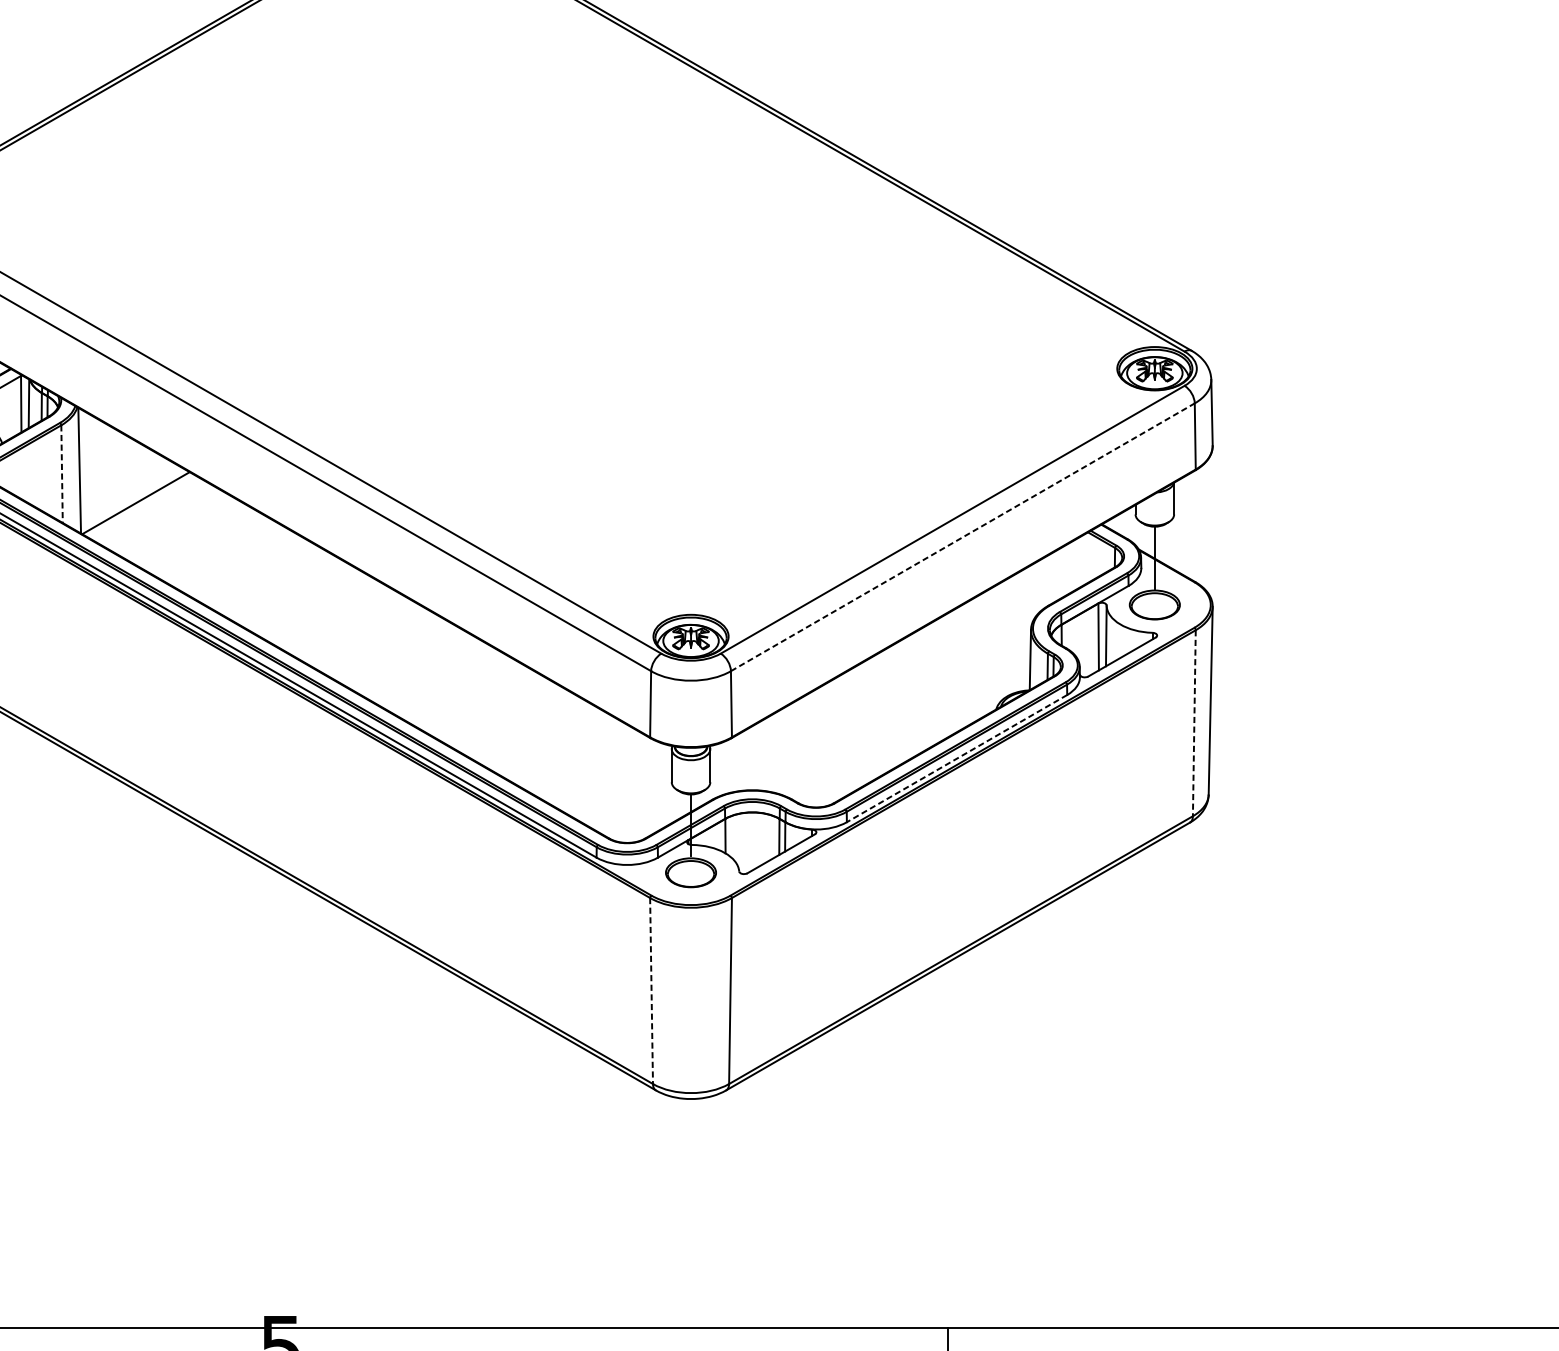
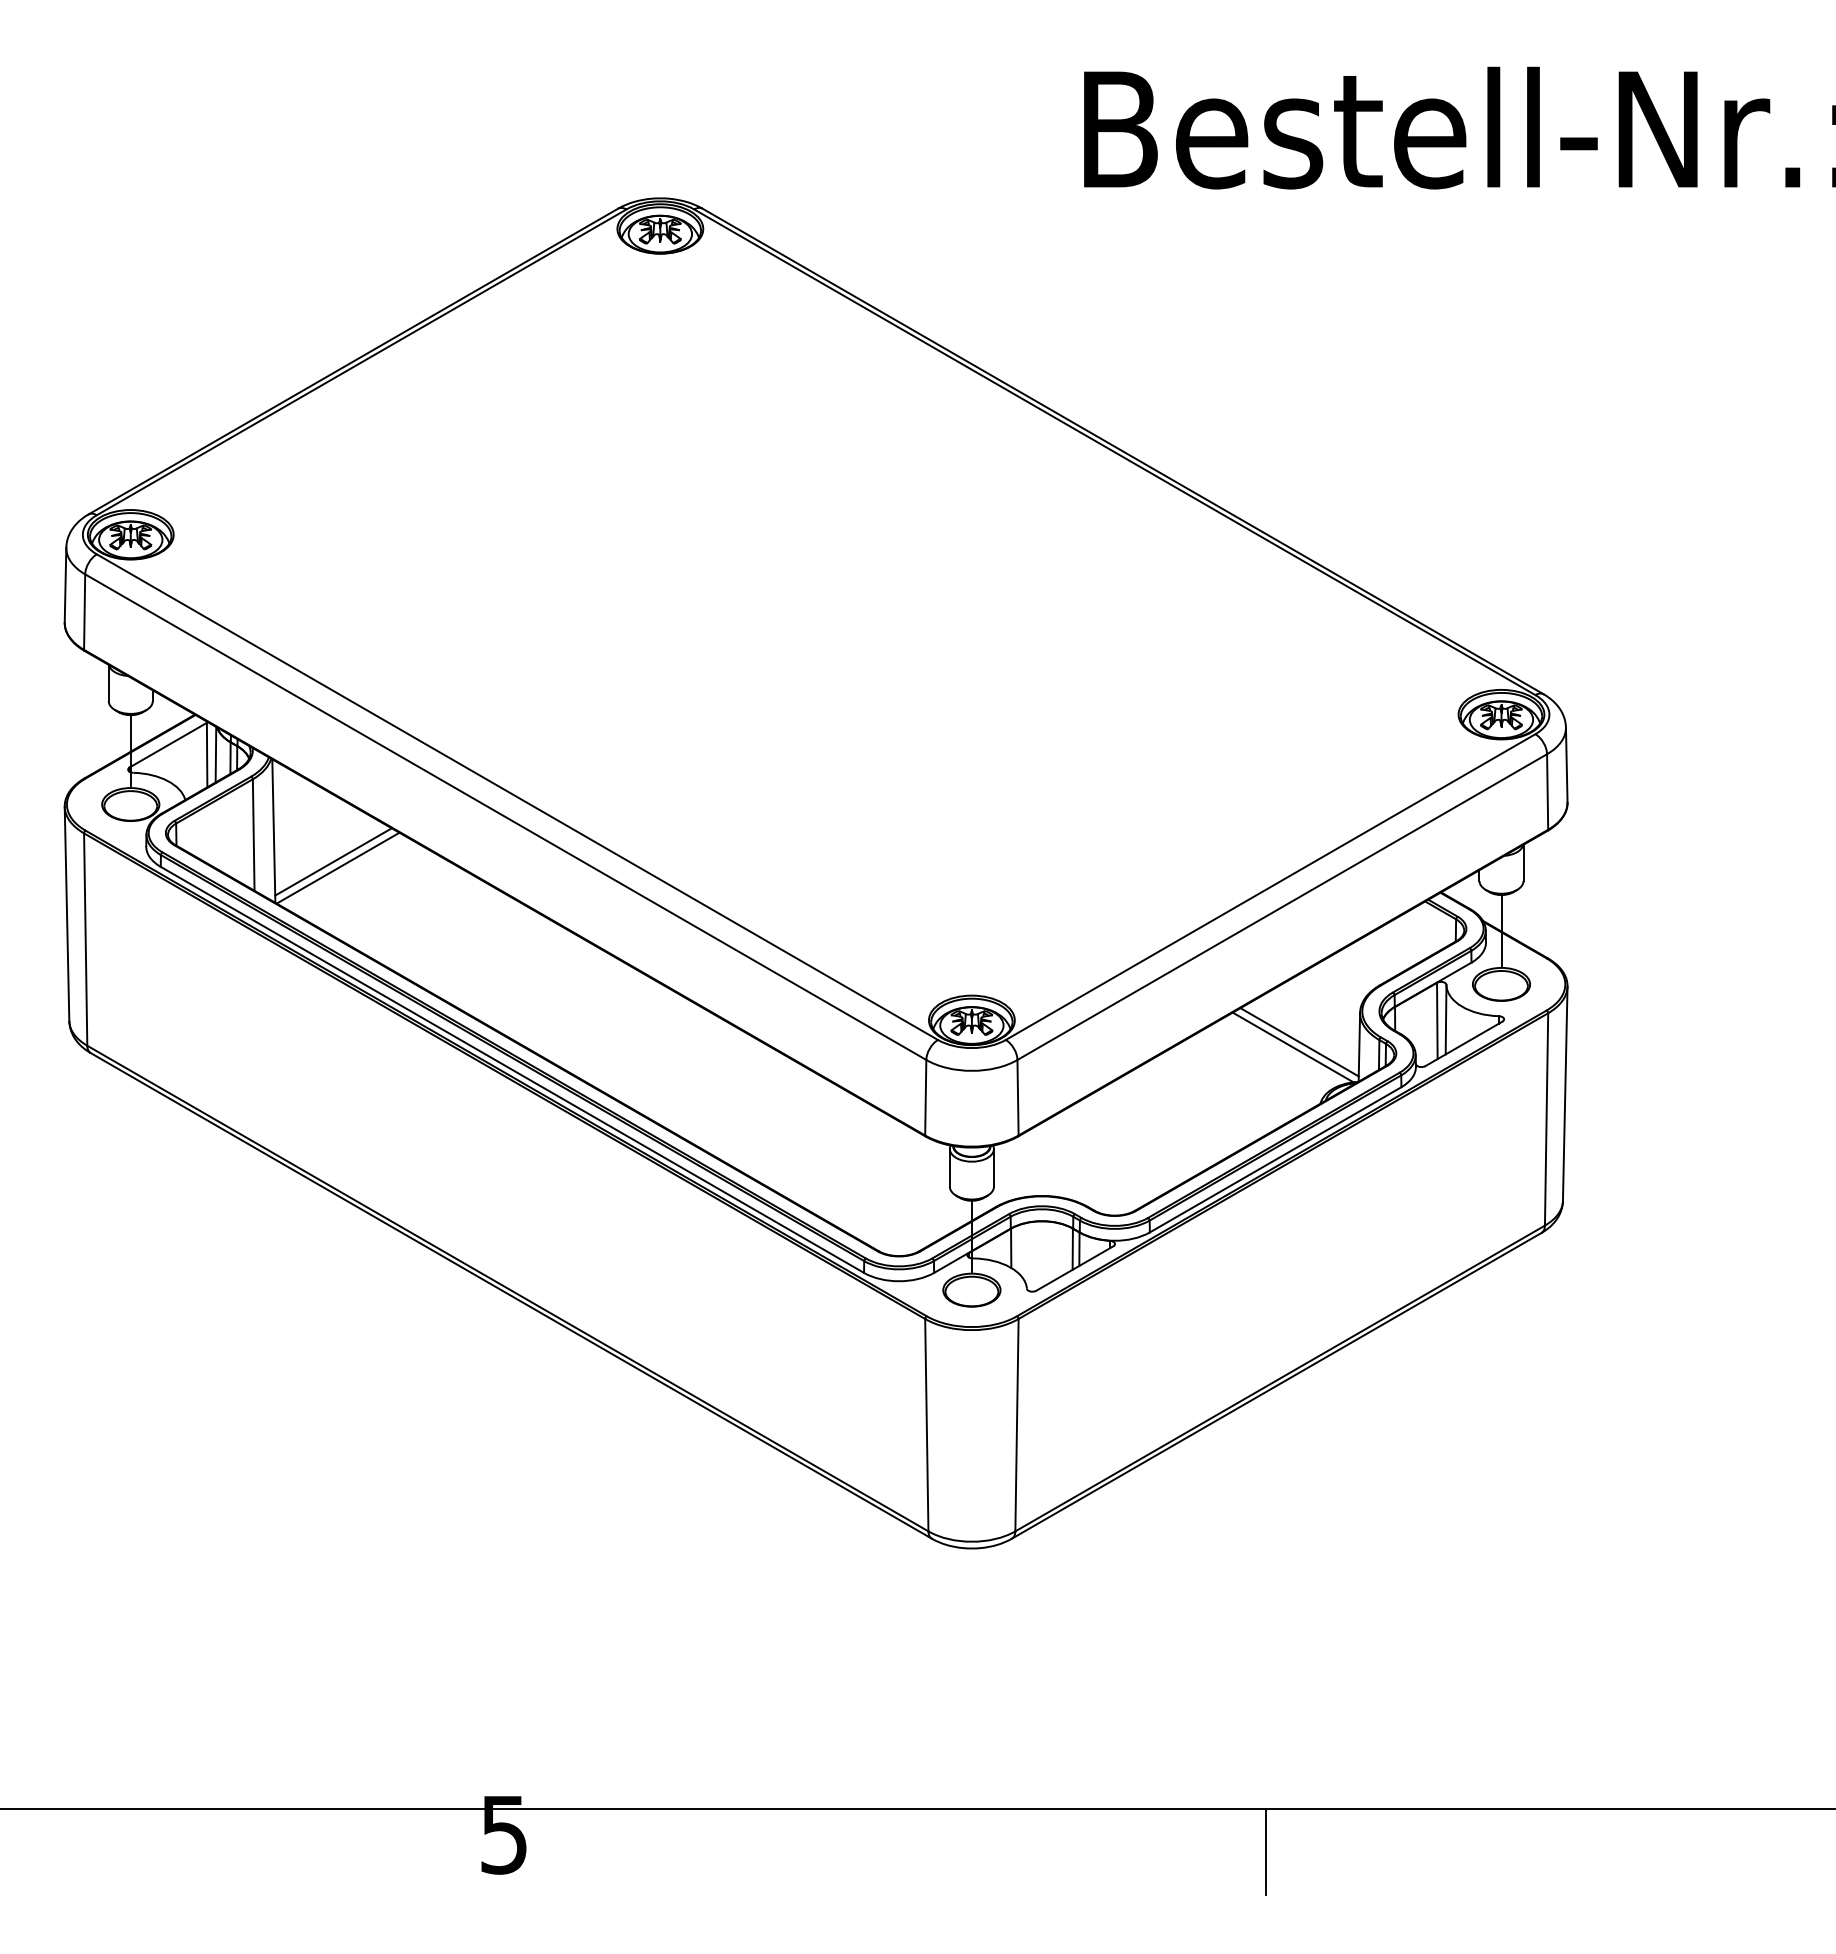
line: (61, 474) -> (253, 835), dashed -> solid
line: (131, 497) -> (333, 861), added
line: (963, 537) -> (1282, 907), dashed -> solid
line: (977, 655) -> (1299, 1042), added
line: (971, 660) -> (1292, 1047), added
line: (1194, 723) -> (1546, 1119), dashed -> solid
line: (956, 759) -> (1275, 1160), dashed -> solid
line: (651, 991) -> (926, 1425), dashed -> solid

